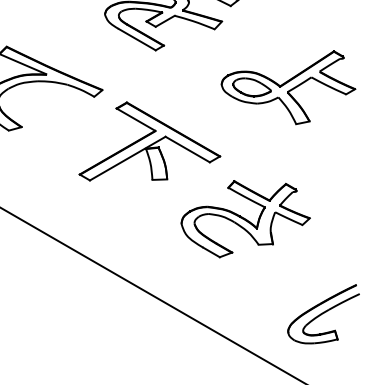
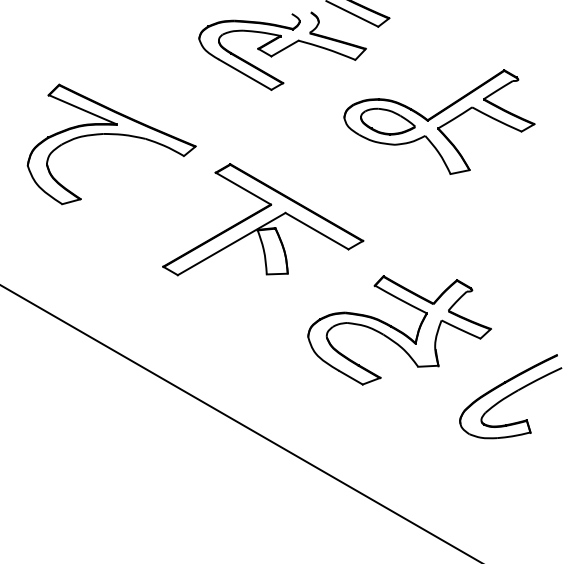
part: (288, 87) -> (439, 121), moved
part: (323, 314) -> (510, 396), moved

